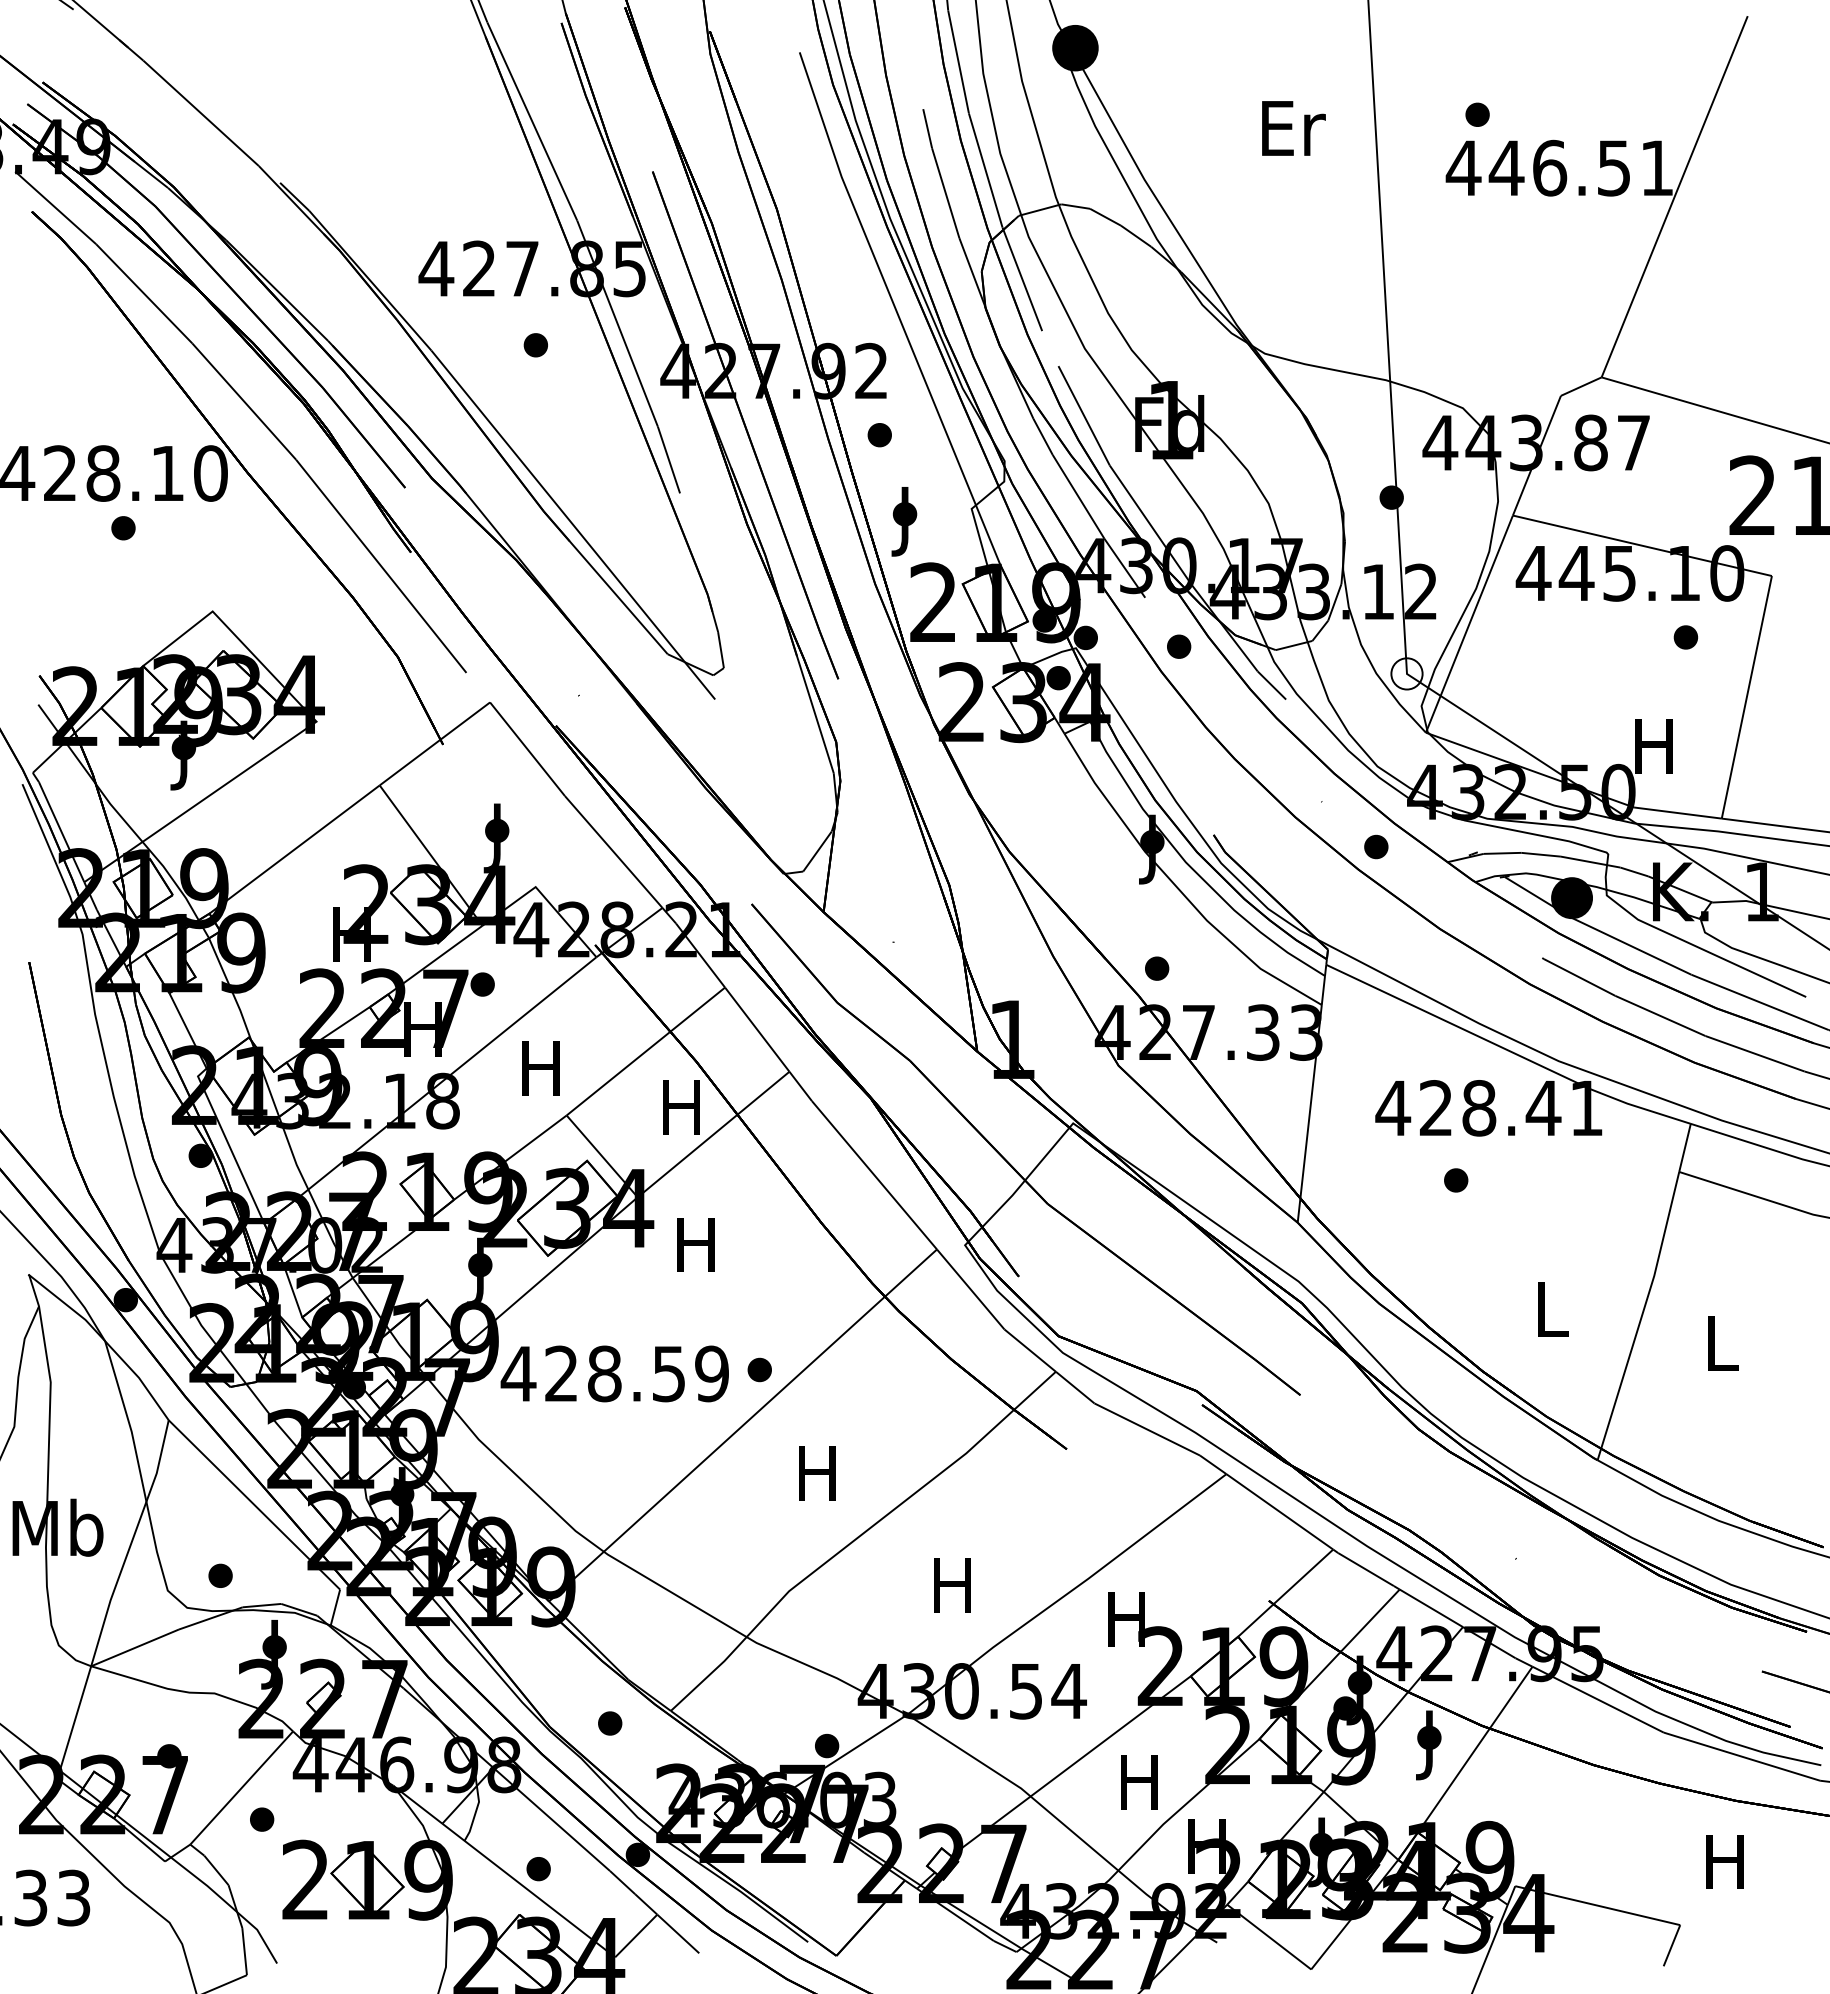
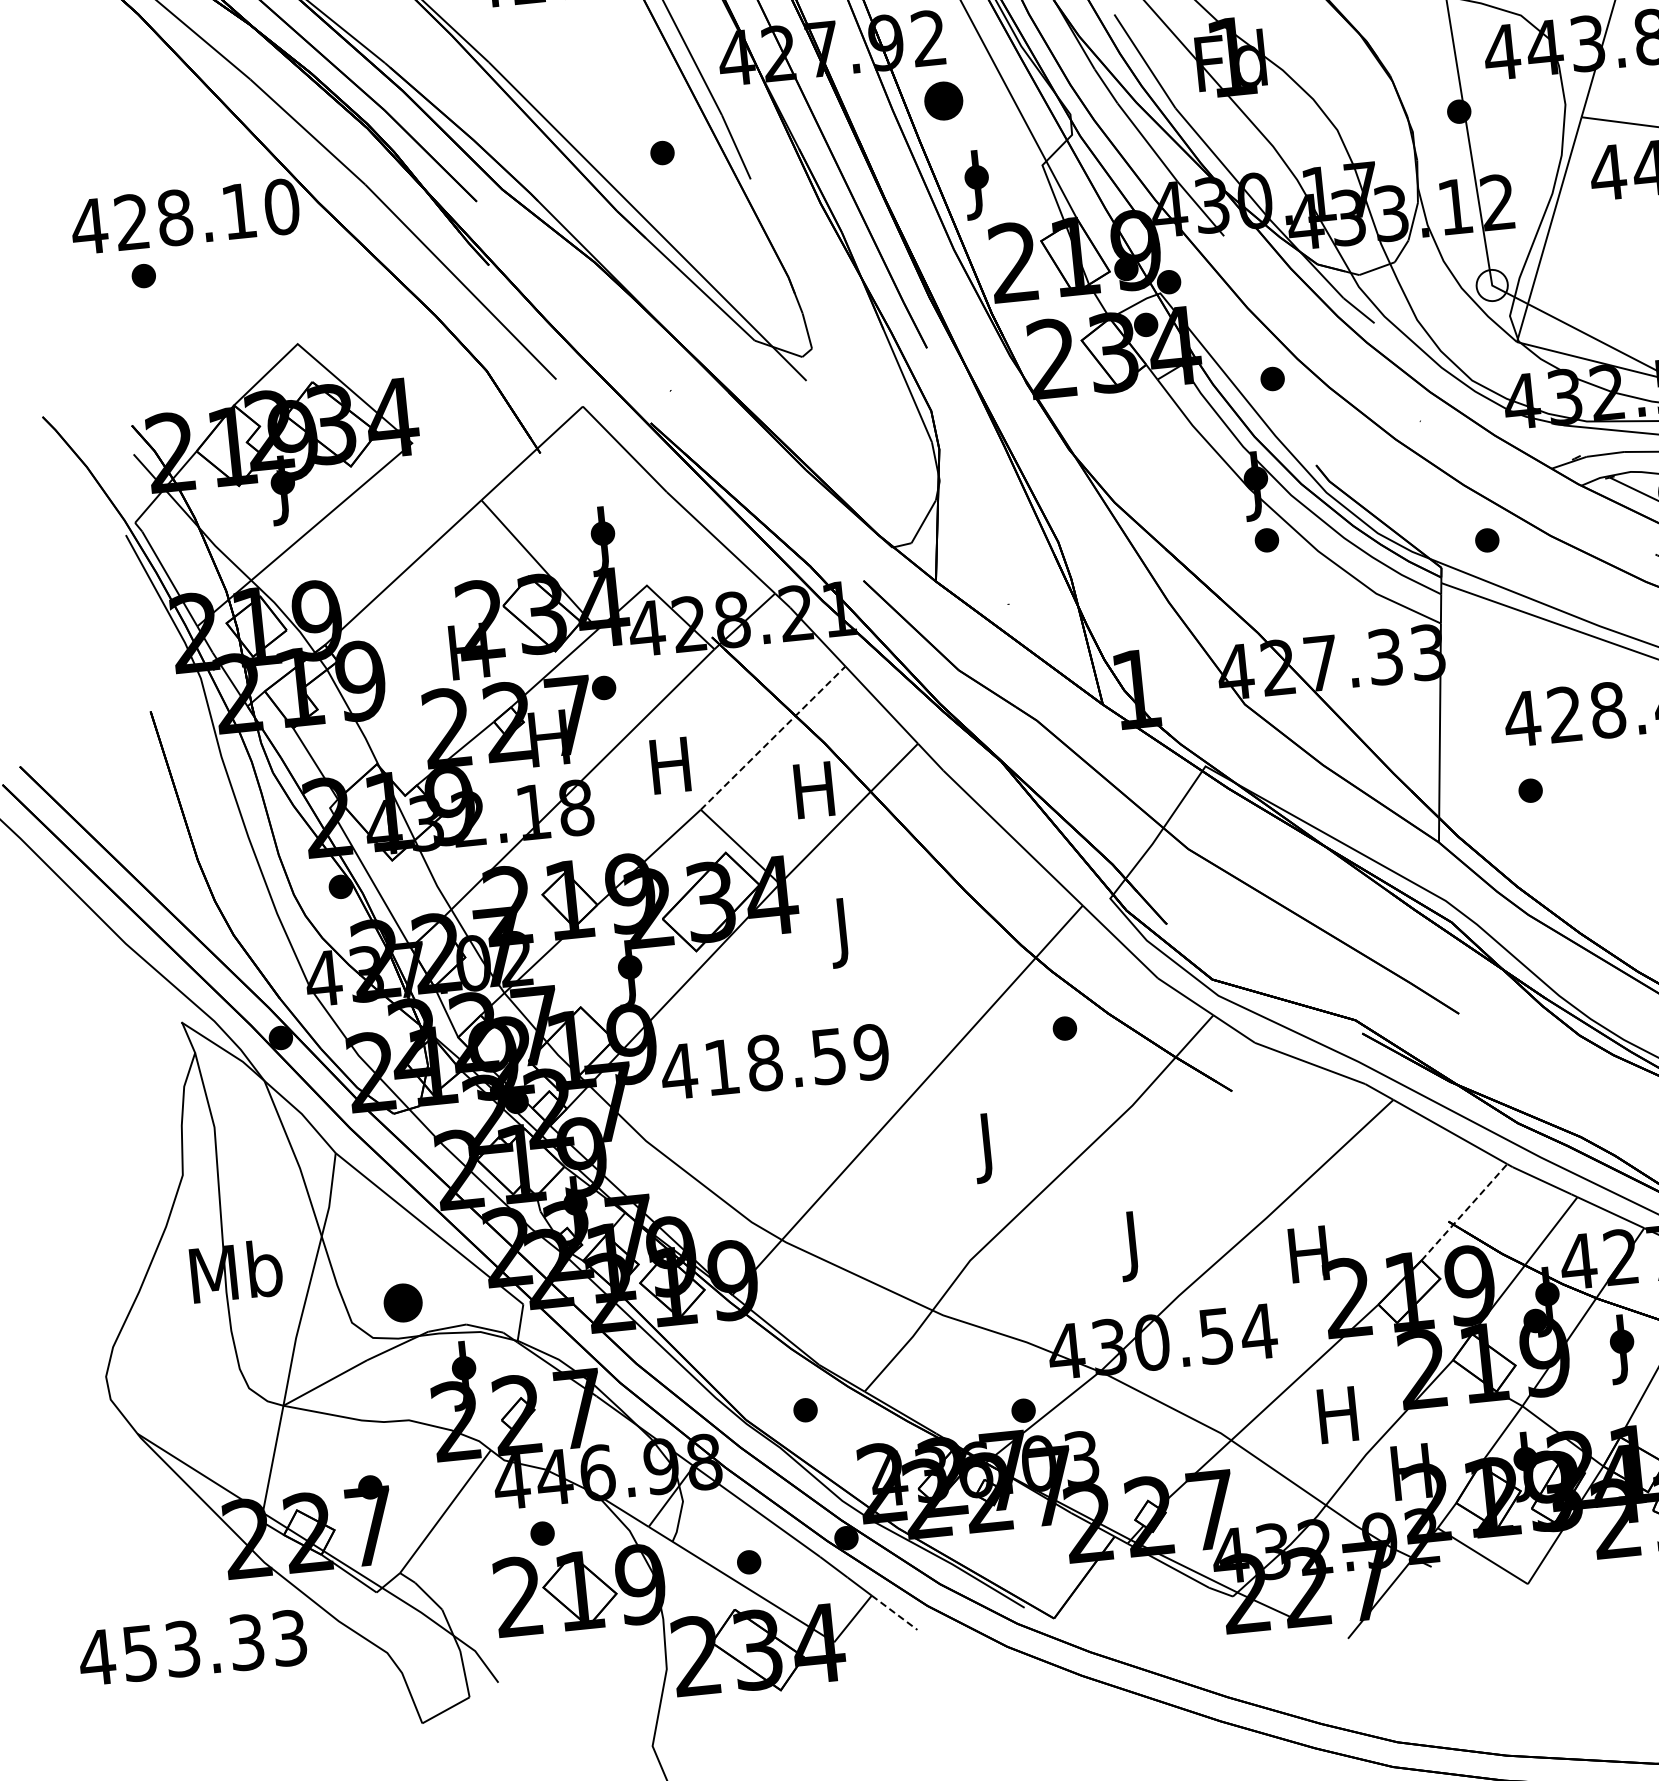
part: (535, 345) -> (662, 153), moved
part: (879, 435) -> (943, 101), size x1.6
part: (123, 528) -> (143, 276), moved
part: (1179, 646) -> (1273, 378), moved
part: (1376, 846) -> (1487, 539), moved
part: (1157, 968) -> (1267, 540), moved
line: (645, 1051) -> (772, 738), solid -> dashed
part: (1456, 1180) -> (1530, 790), moved
text: (695, 1252) -> (842, 933), H -> J
part: (759, 1369) -> (1064, 1028), moved
text: (561, 1373) -> (721, 1066), 428.59 -> 418.59
text: (817, 1480) -> (987, 1147), H -> J
part: (220, 1575) -> (402, 1302), size x1.6
text: (952, 1593) -> (1132, 1246), H -> J
line: (1285, 1593) -> (1464, 1212), solid -> dashed
part: (262, 1819) -> (542, 1533), moved
line: (678, 1933) -> (894, 1612), solid -> dashed

